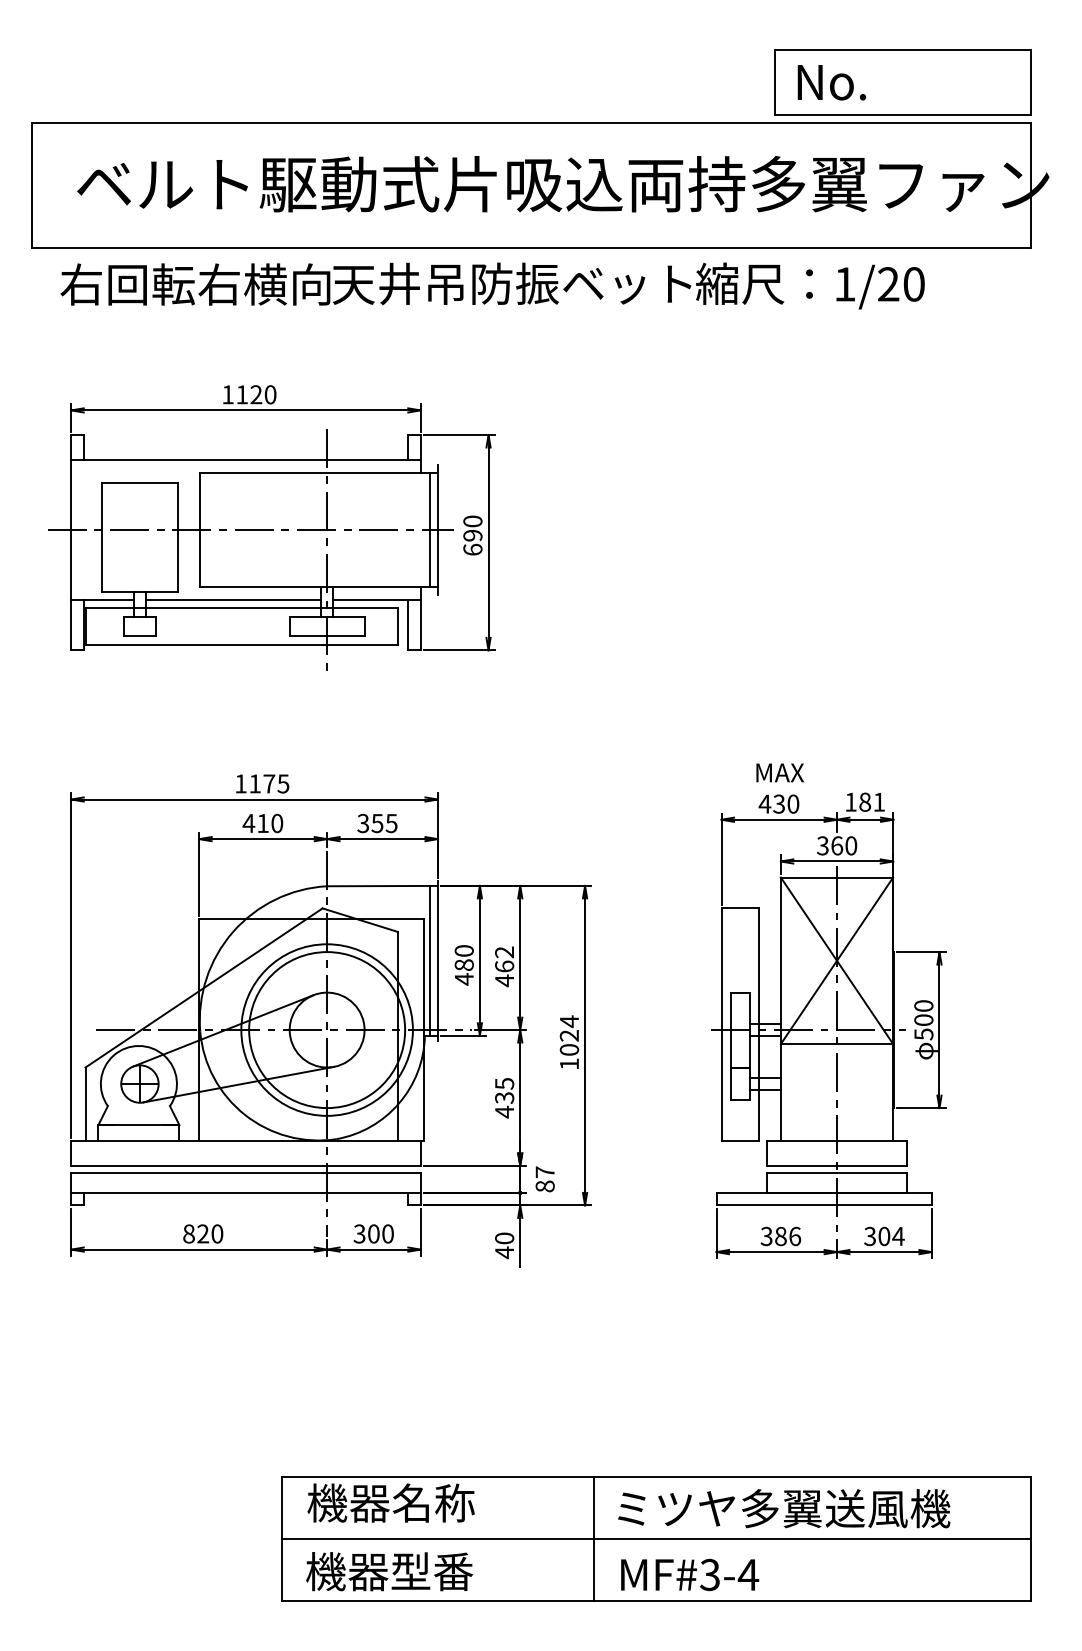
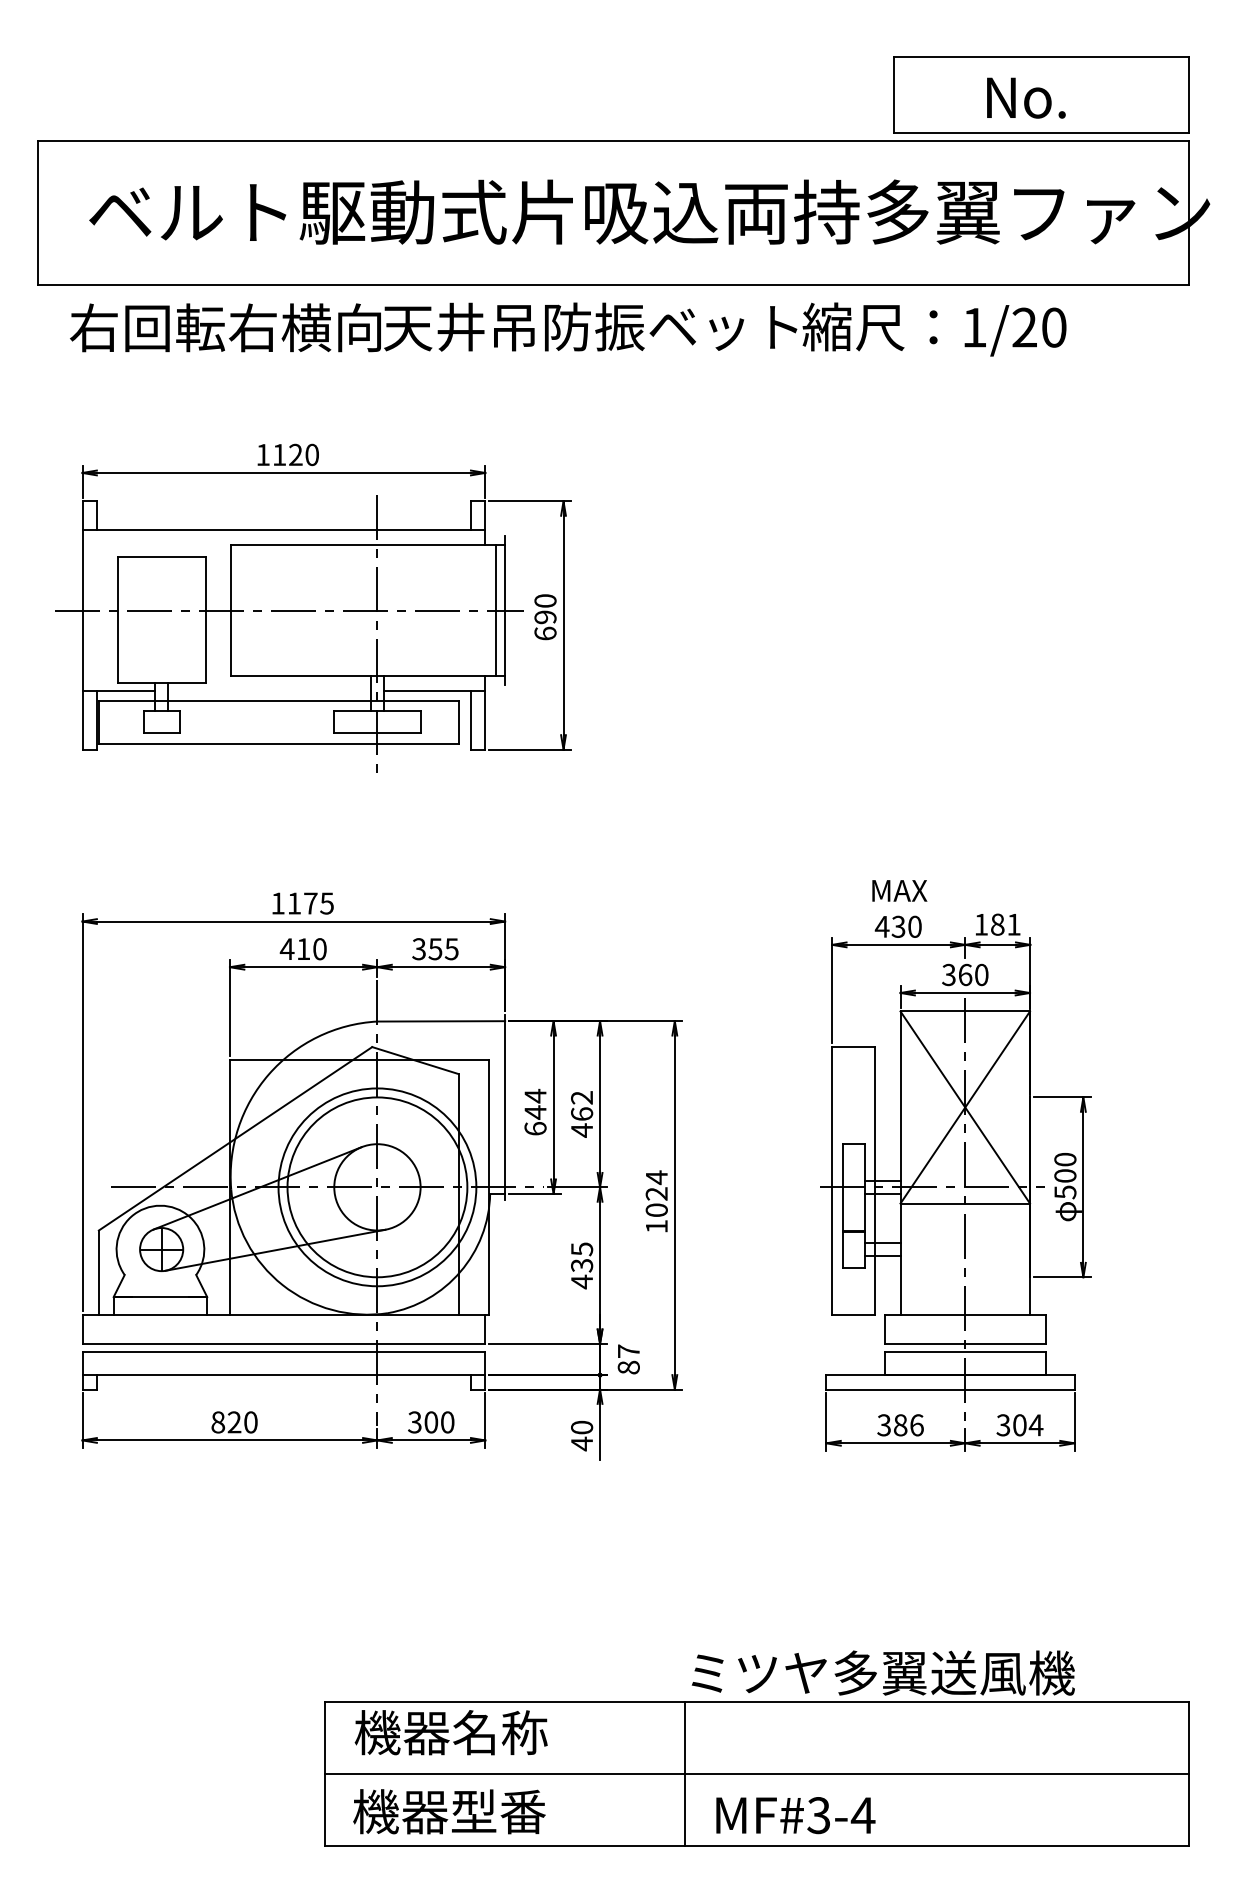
text: (832, 82) -> (1026, 97), moved
line: (233, 599) -> (269, 691), removed
line: (430, 960) -> (496, 1107), removed
text: (464, 965) -> (535, 1112), 480 -> 644
text: (783, 1508) -> (882, 1672), moved

